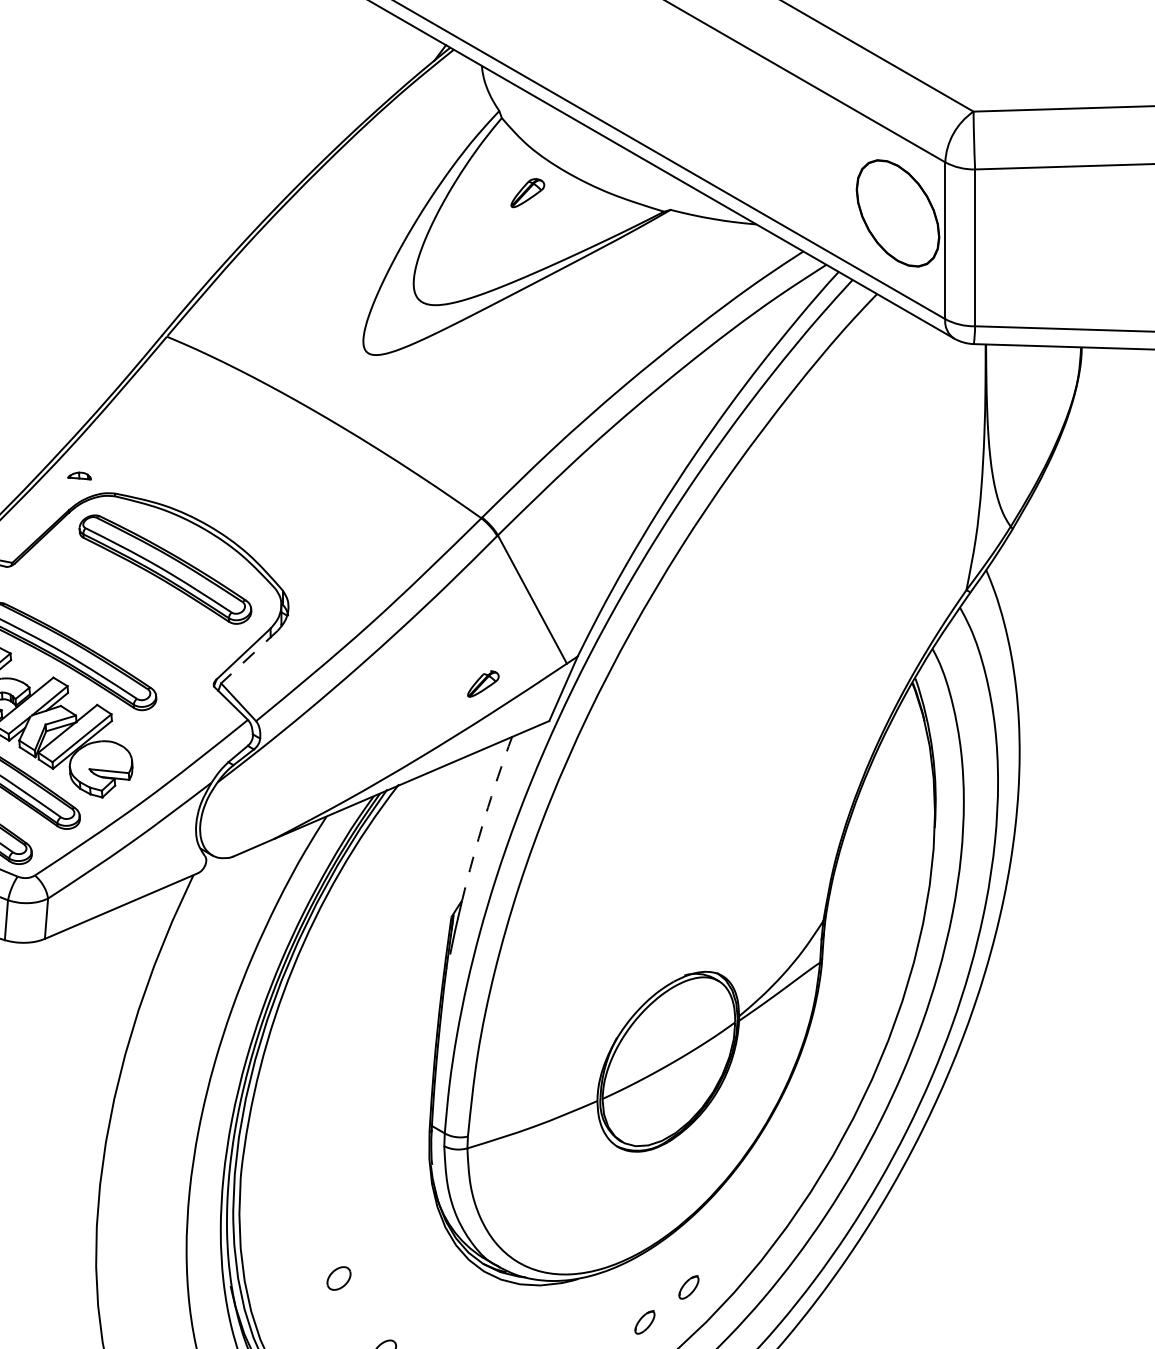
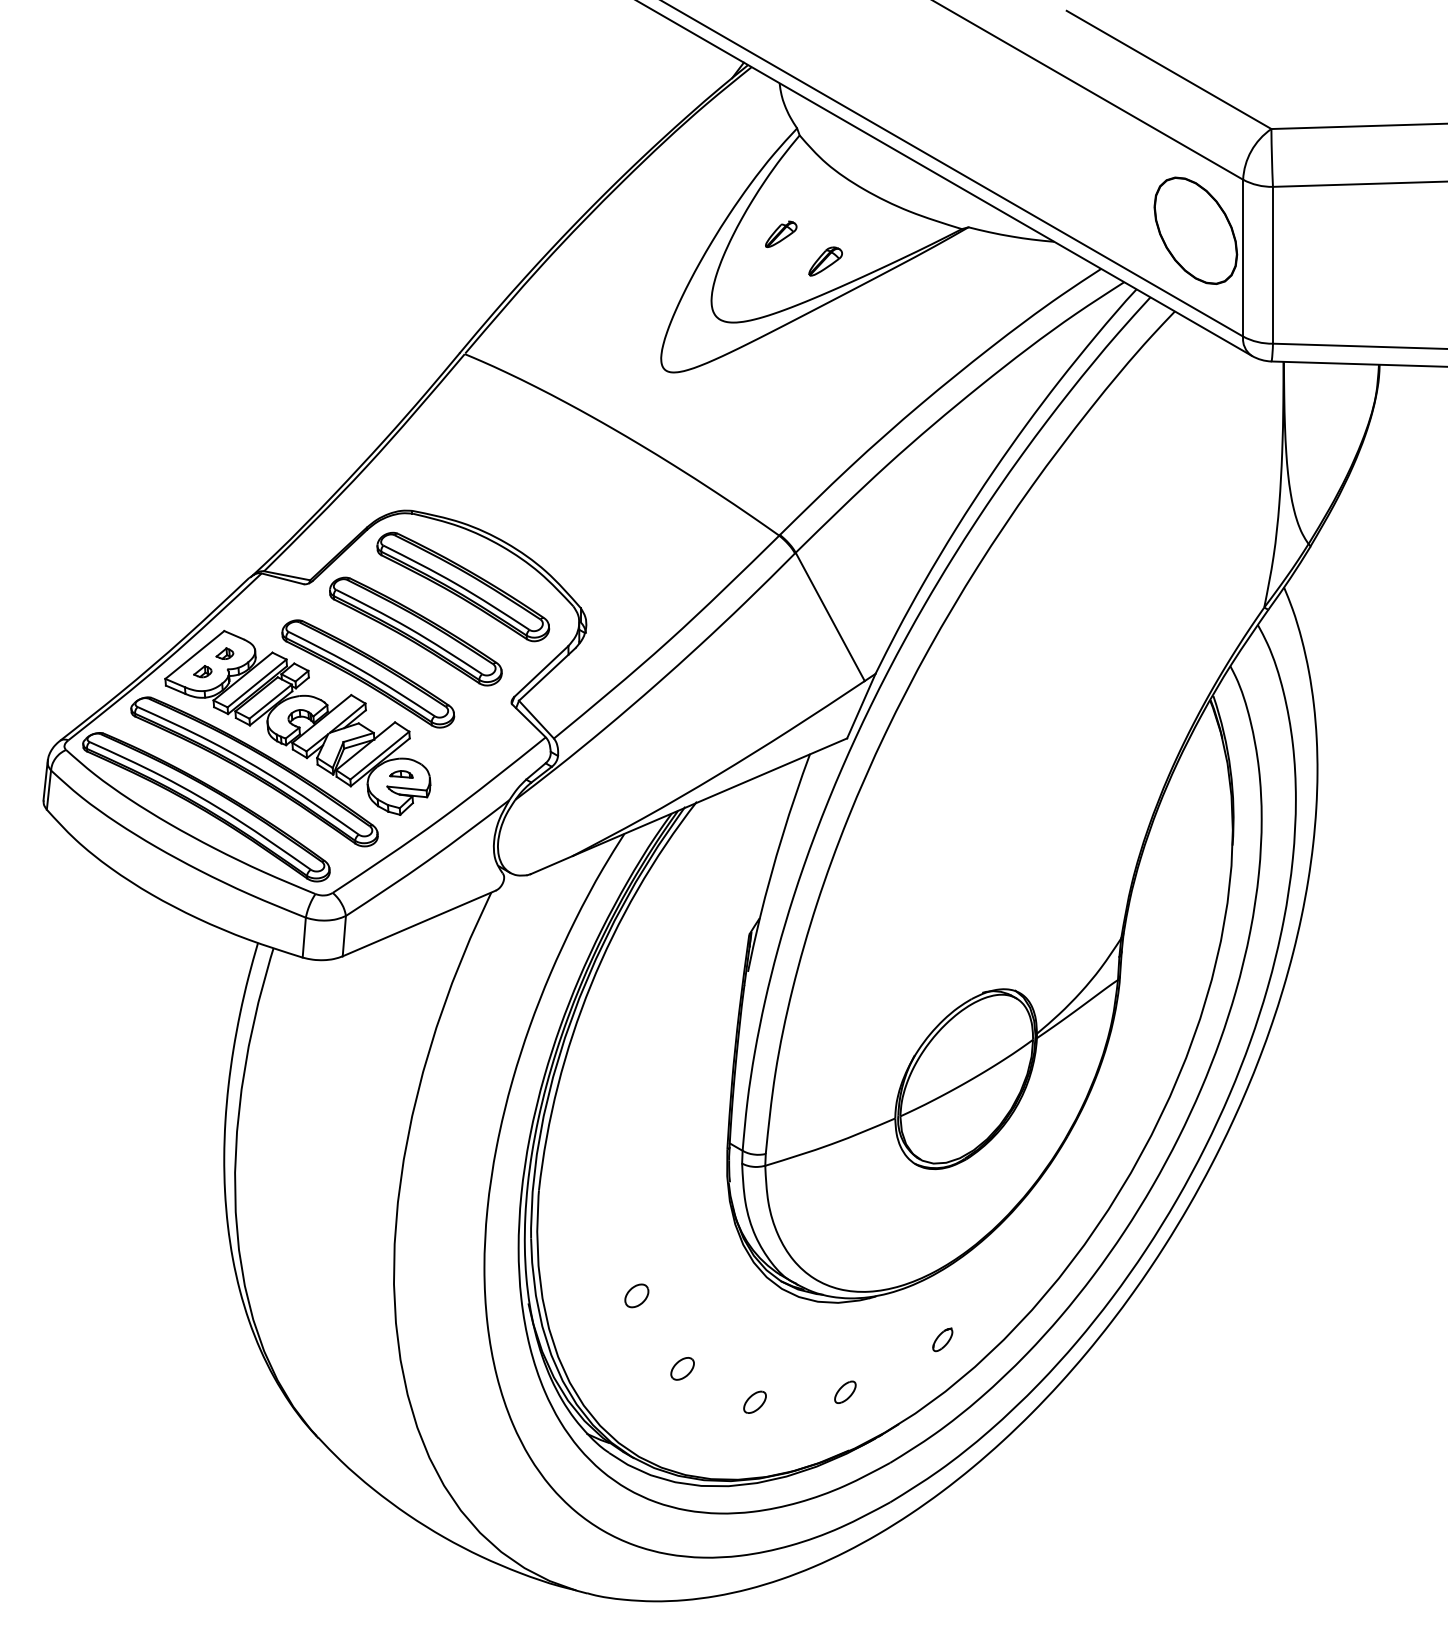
part: (527, 193) -> (825, 261), moved
part: (79, 476) -> (401, 774), moved
part: (117, 614) -> (415, 631), added
line: (249, 657) -> (547, 674), dashed -> solid
part: (483, 683) -> (781, 233), moved
arc: (484, 818) -> (782, 835), dashed -> solid
part: (688, 1287) -> (986, 1304), removed

